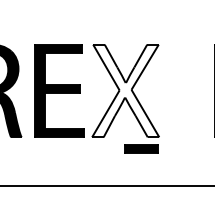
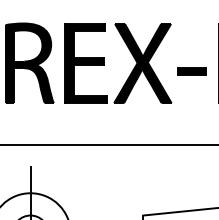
fill: (125, 90) -> (142, 63), added
part: (140, 149) -> (191, 71), moved

